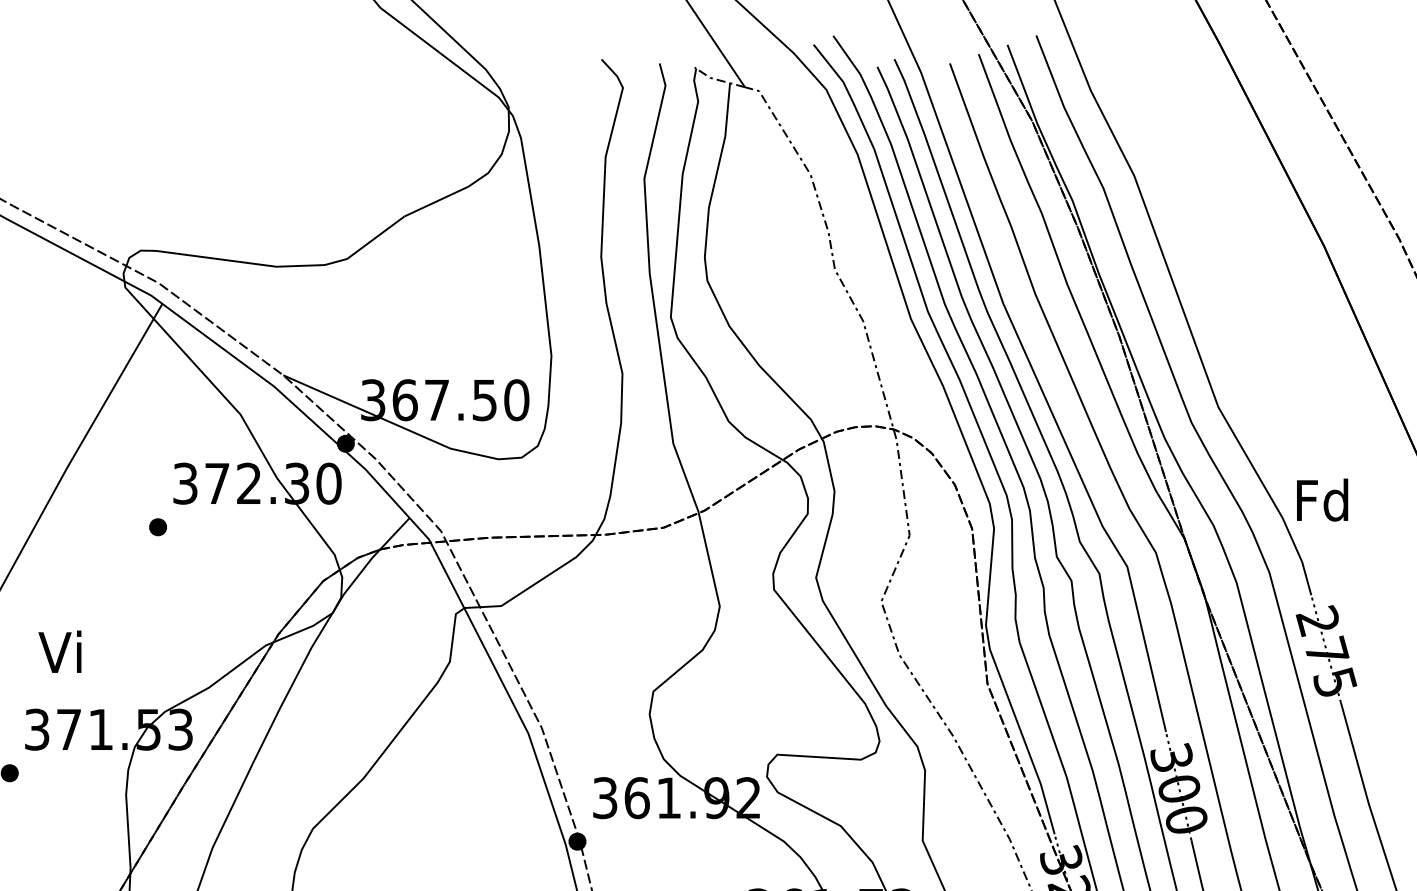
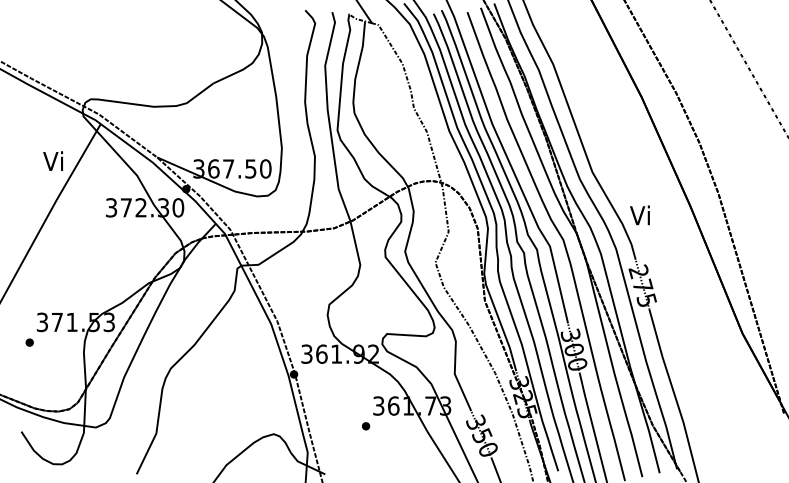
text: (1321, 500) -> (640, 215), Fd -> Vi
part: (157, 528) -> (98, 228), removed
text: (58, 650) -> (52, 160), moved

